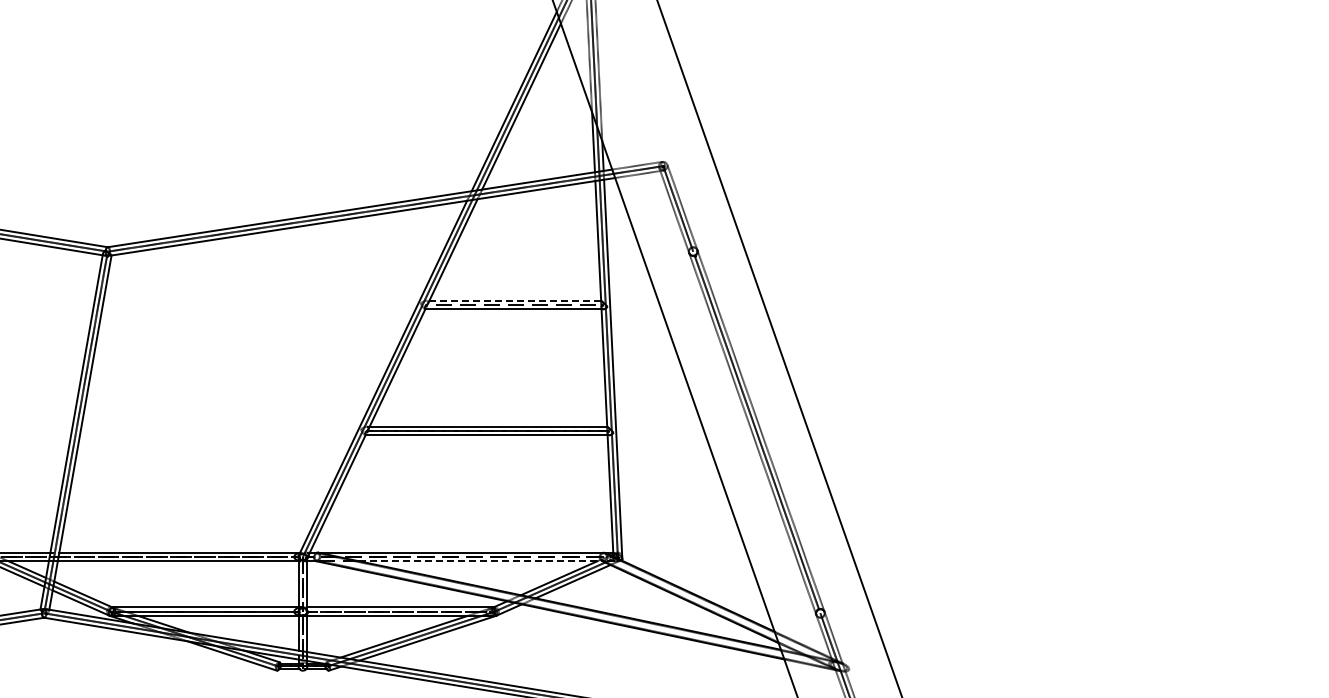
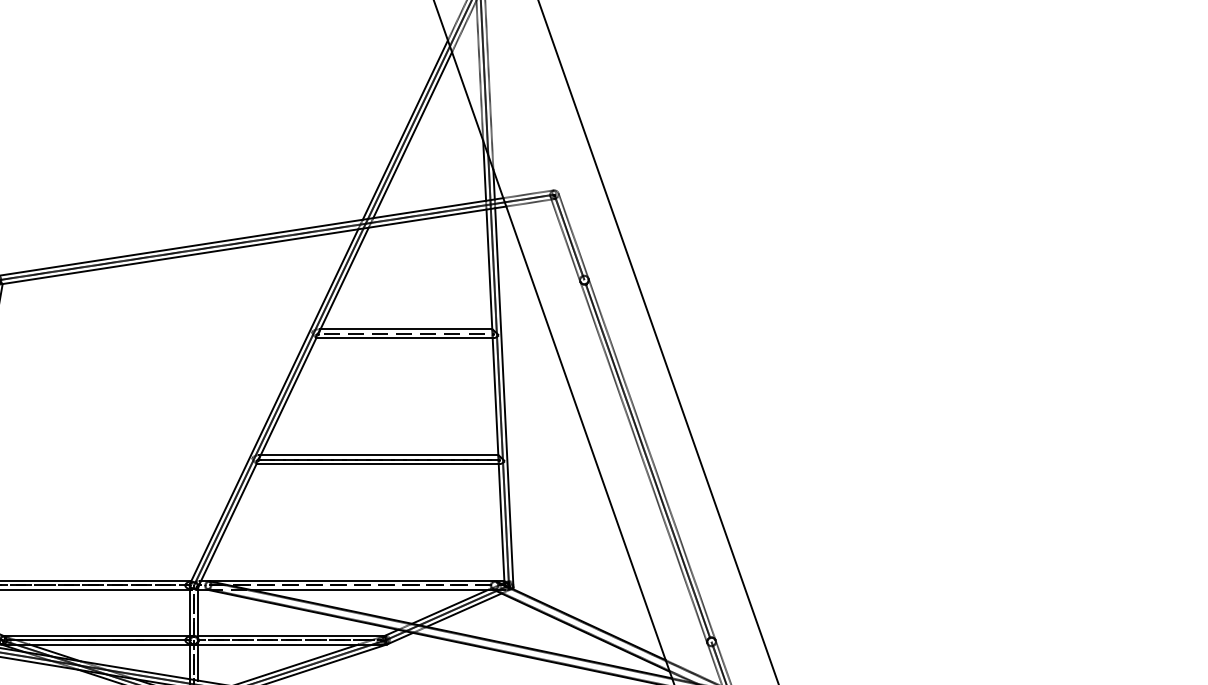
line: (515, 300) -> (406, 329), dashed -> solid
line: (481, 561) -> (372, 590), dashed -> solid

